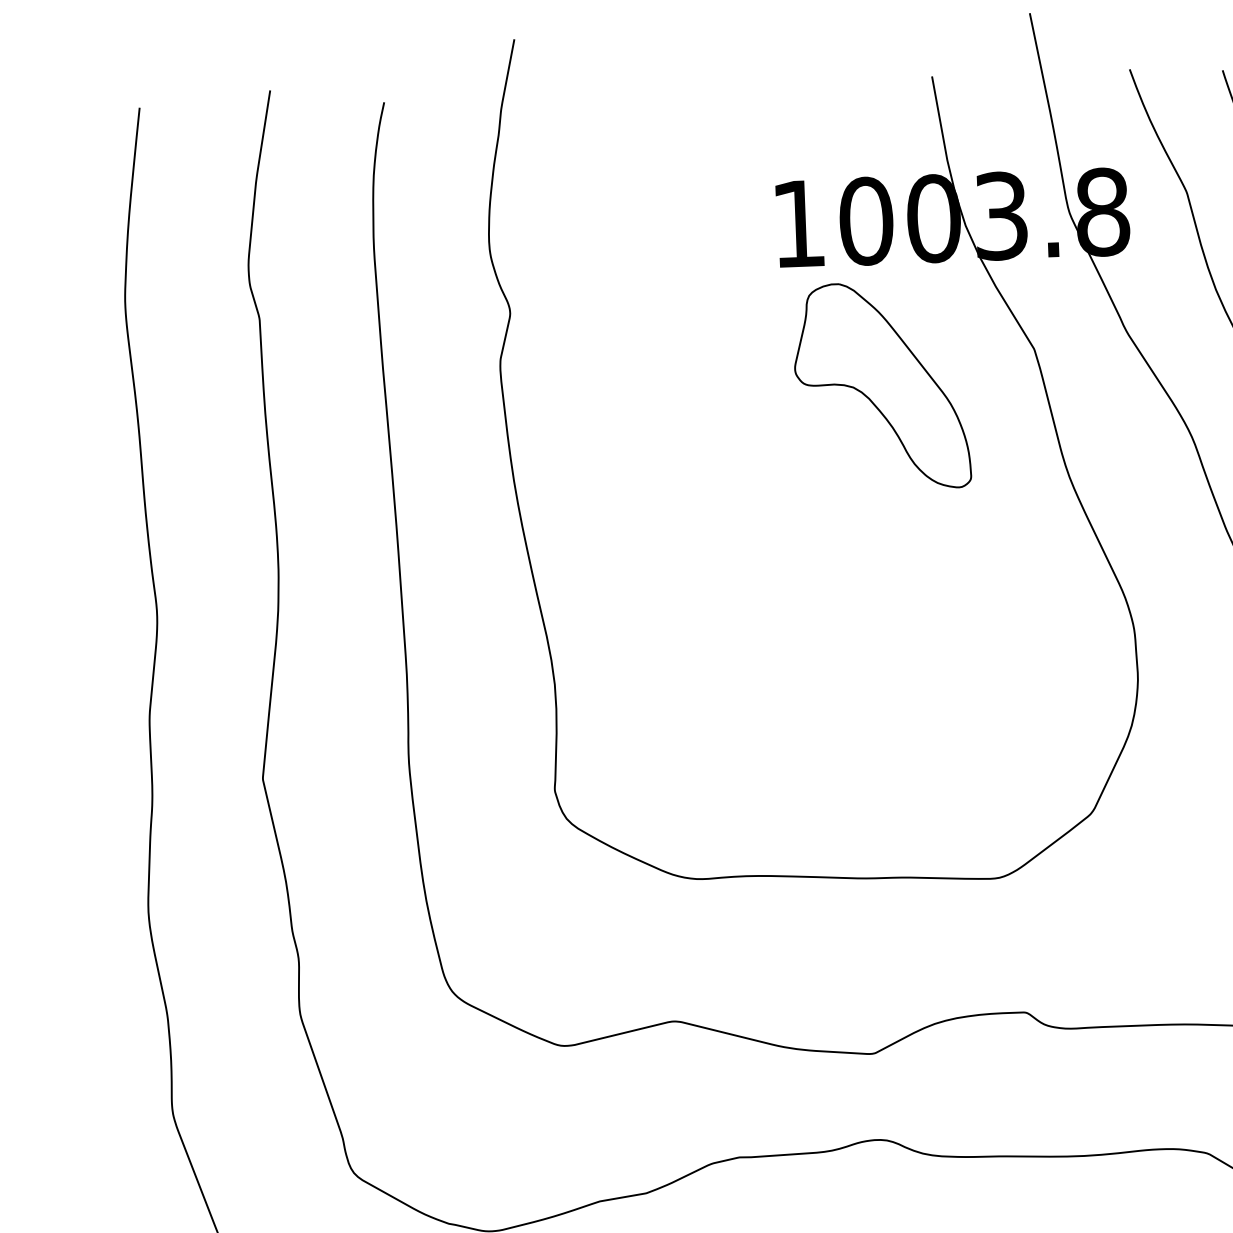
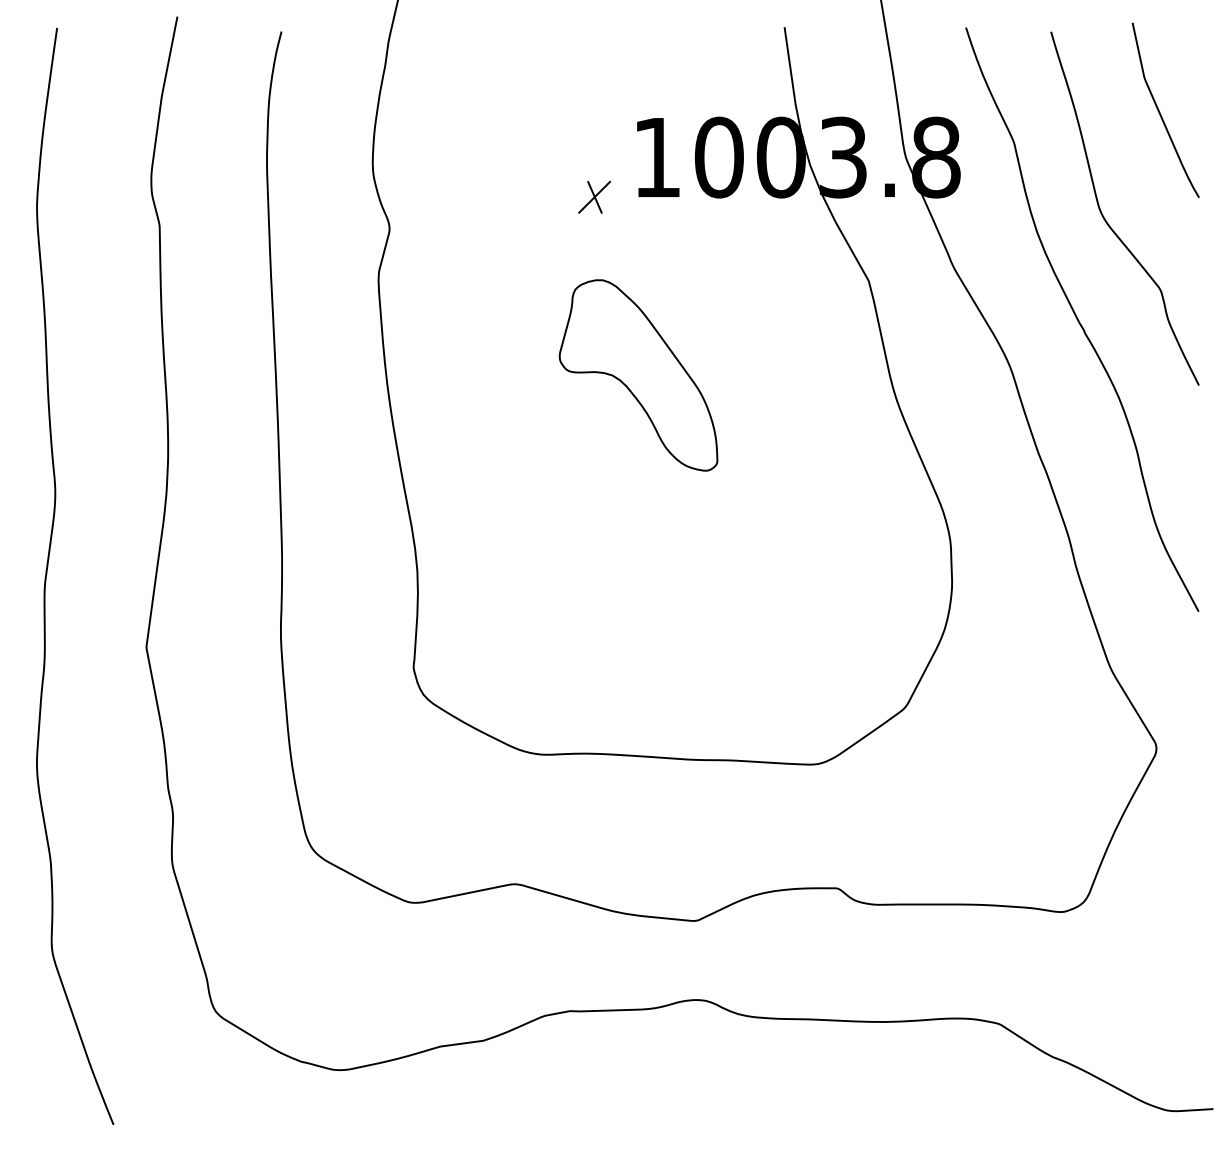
part: (732, 268) -> (594, 196), added
part: (881, 386) -> (638, 375), moved

